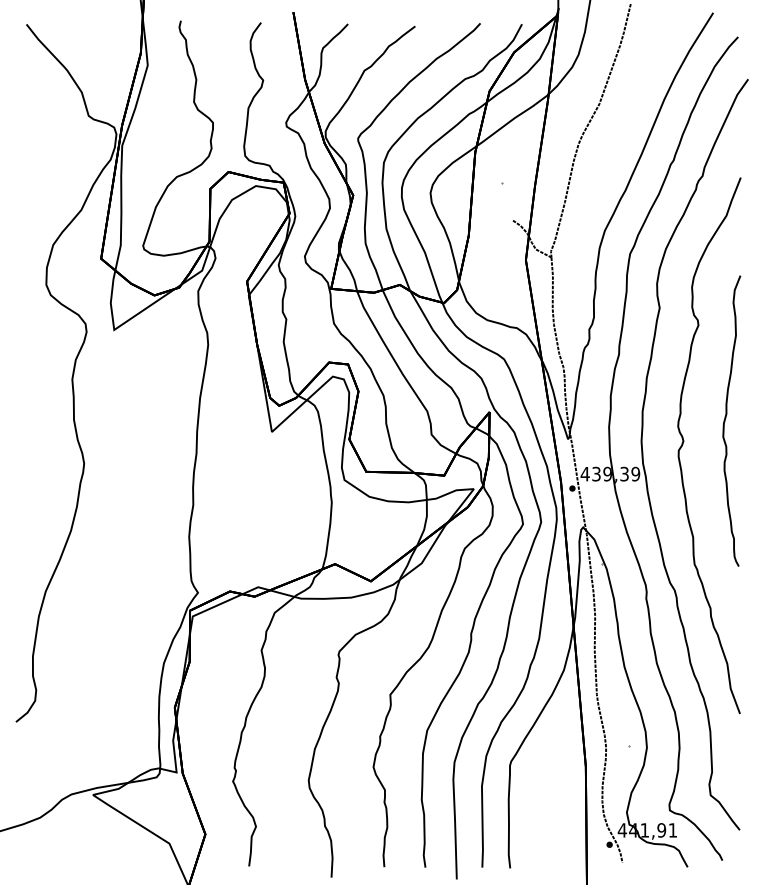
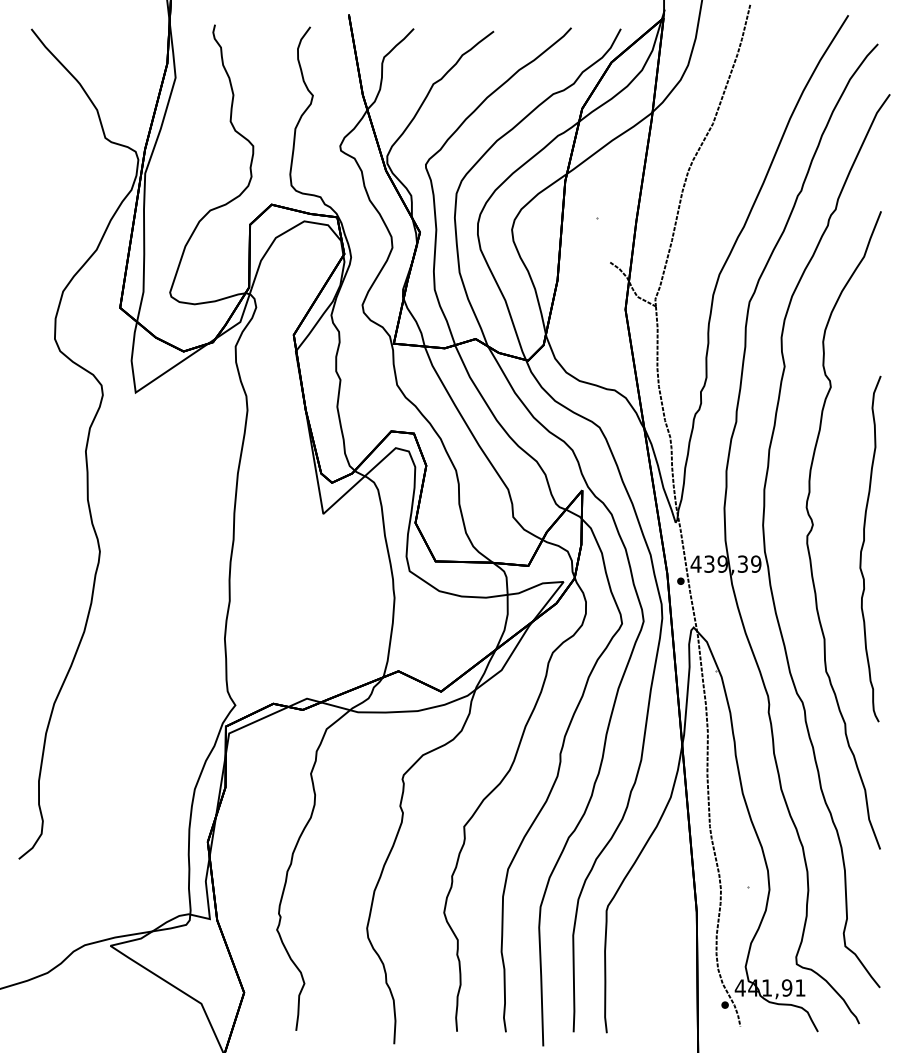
curve: (725, 419) -> (863, 547), moved

